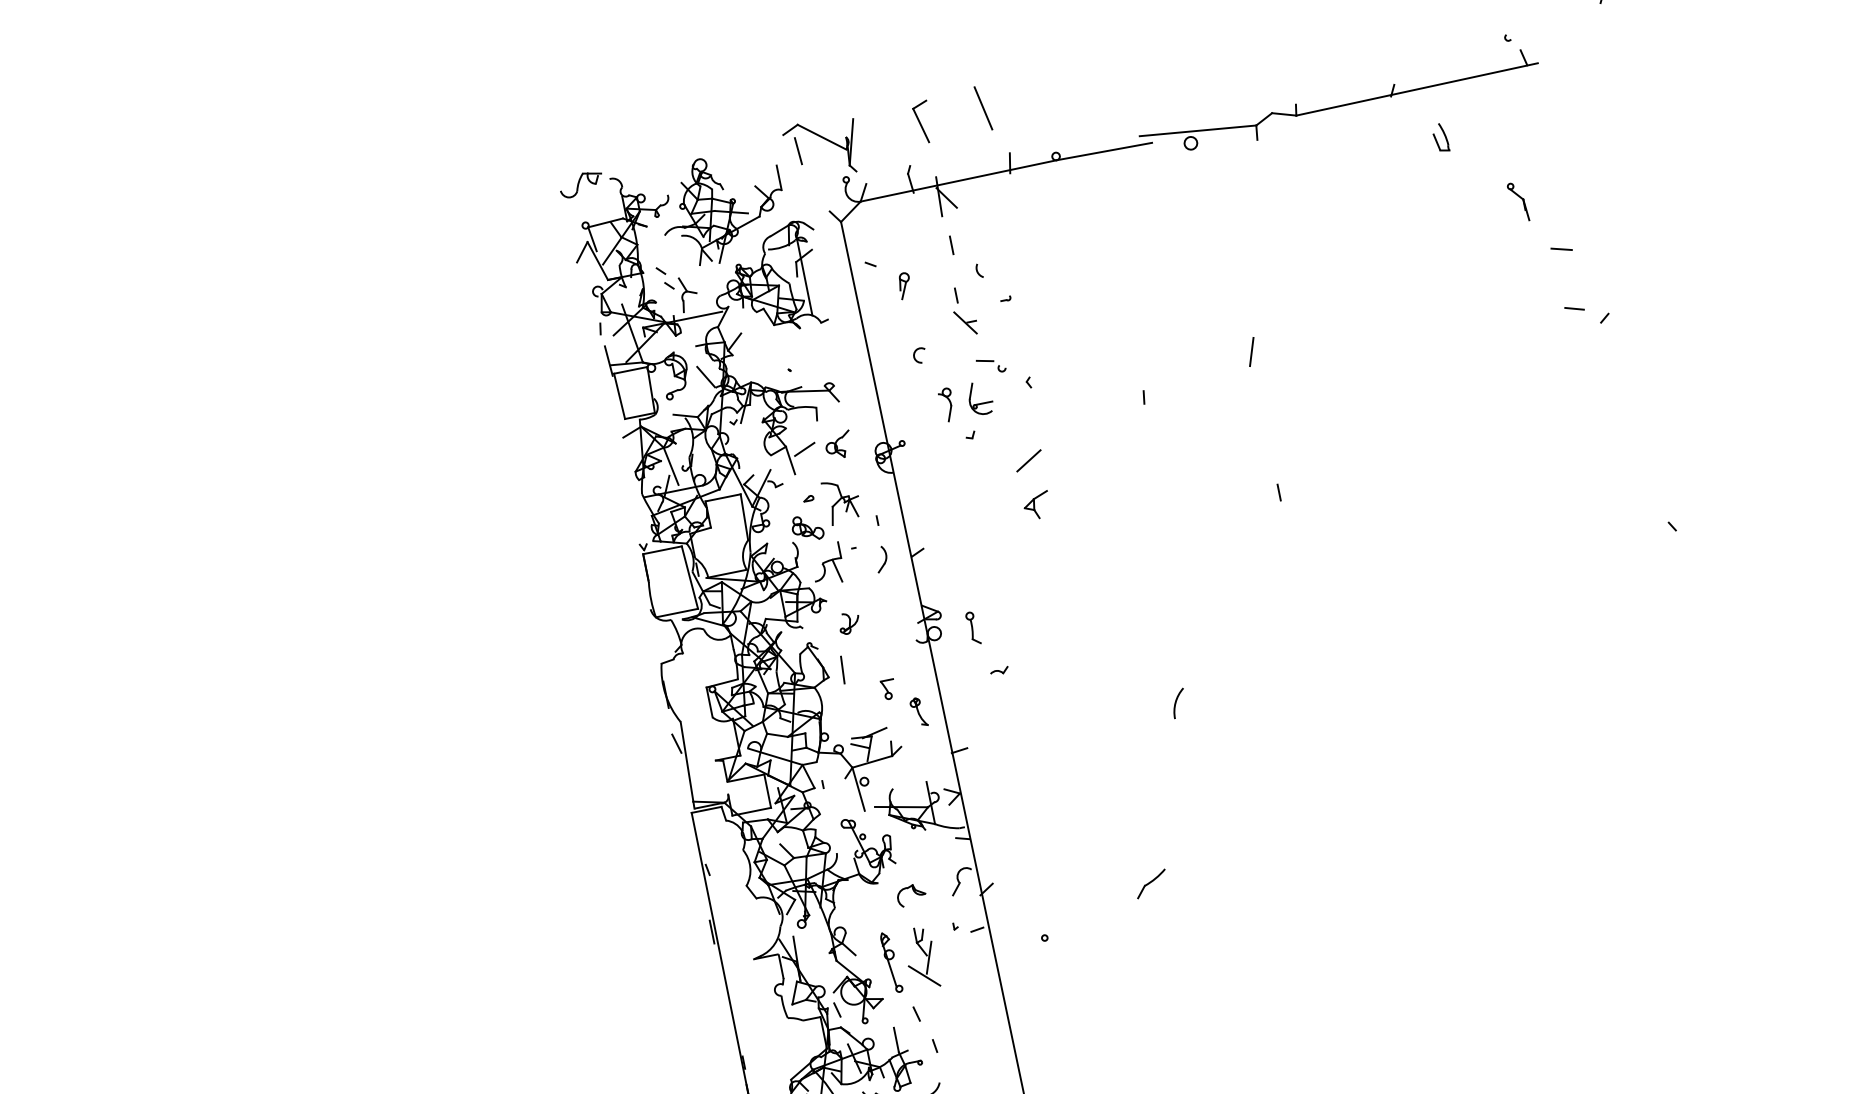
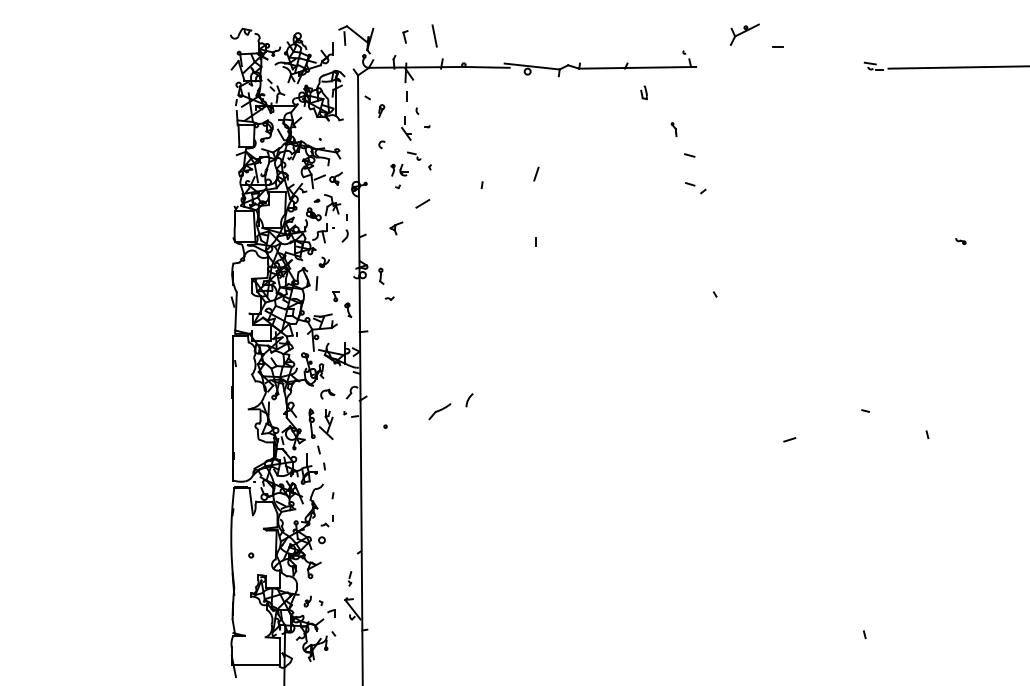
part: (923, 121) -> (405, 36), size x0.6
part: (1517, 202) -> (673, 129), size x0.7
part: (964, 399) -> (398, 169), size x0.7
part: (1037, 505) -> (396, 228), moved
arc: (1178, 701) -> (469, 399), moved
part: (1150, 884) -> (439, 411), size x1.4

